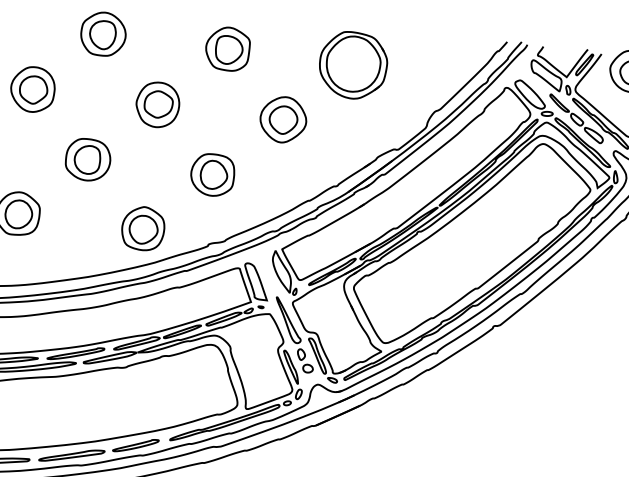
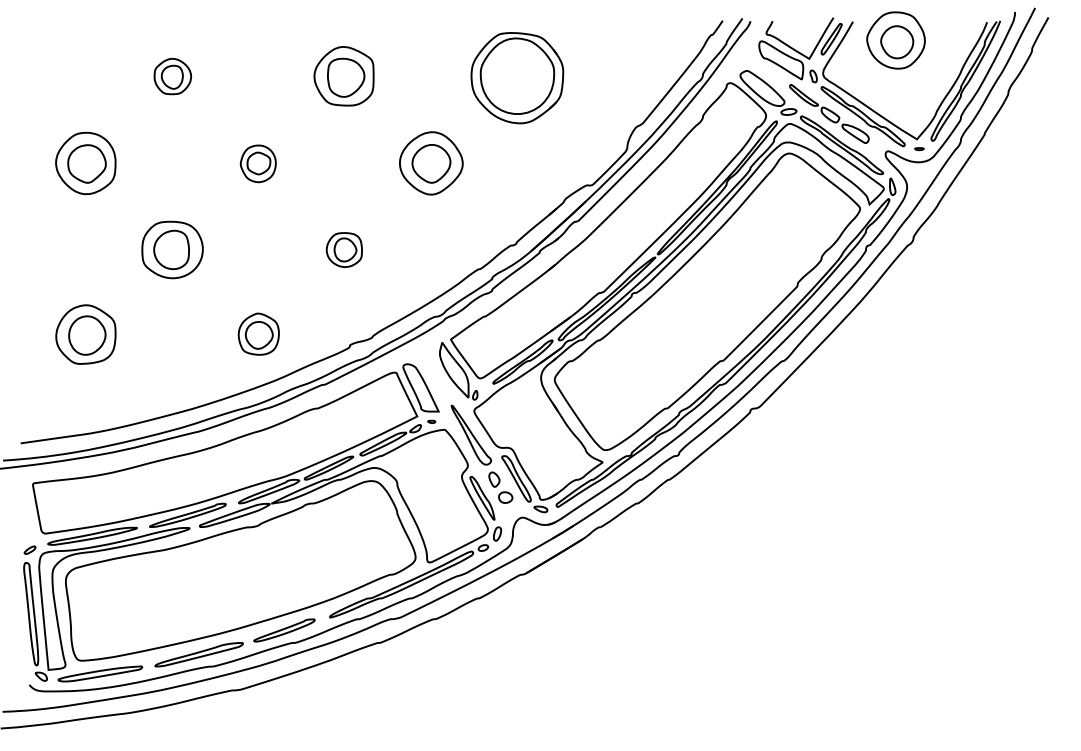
part: (103, 34) -> (172, 76), size x0.6
part: (158, 104) -> (258, 163), size x0.6
part: (212, 174) -> (344, 249), size x0.6
part: (143, 227) -> (258, 333), size x0.7

